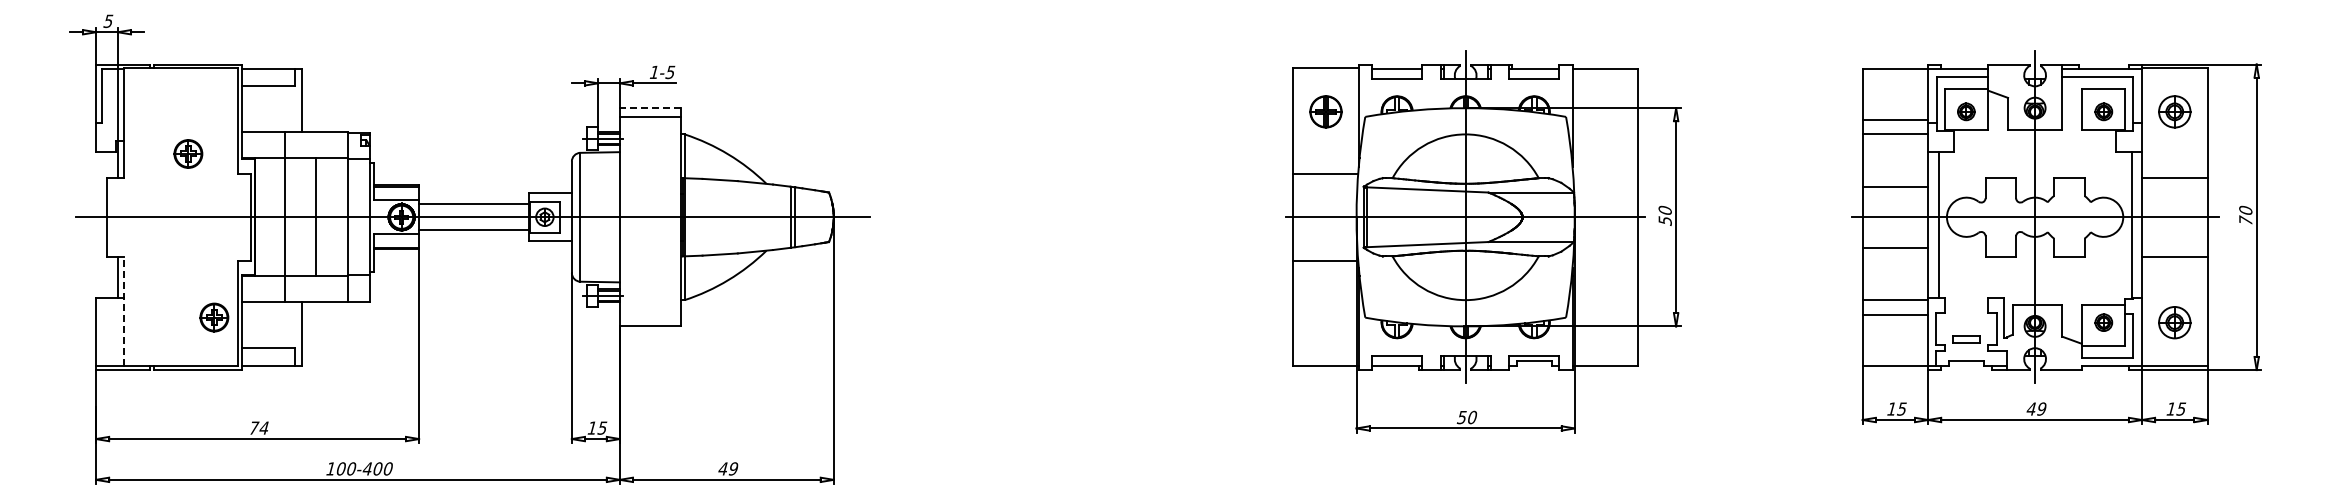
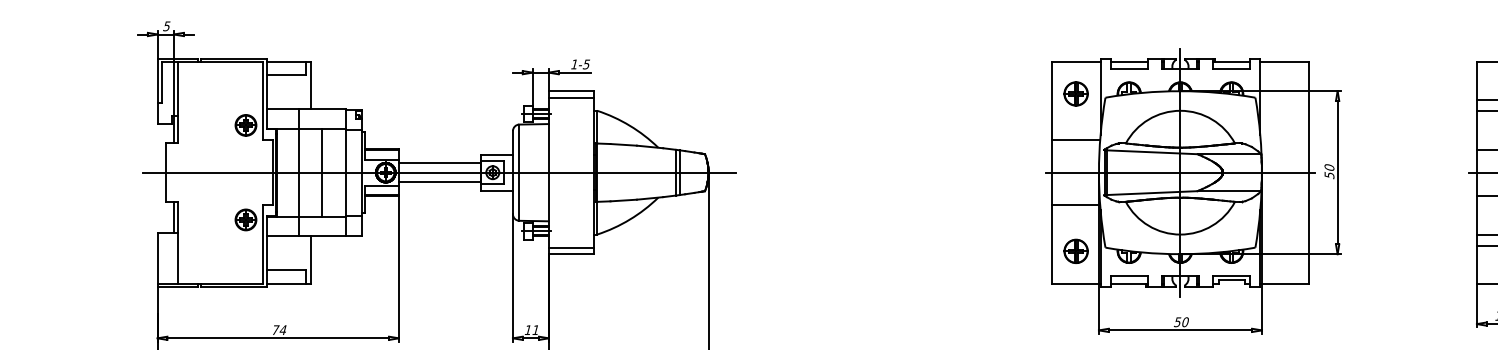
line: (650, 108) -> (571, 91), dashed -> solid
part: (188, 153) -> (246, 125), moved
line: (123, 311) -> (178, 243), dashed -> solid
part: (214, 317) -> (246, 219), moved
line: (649, 317) -> (570, 247), added
part: (1325, 322) -> (1075, 251), added
text: (602, 427) -> (535, 329), 15 -> 11

